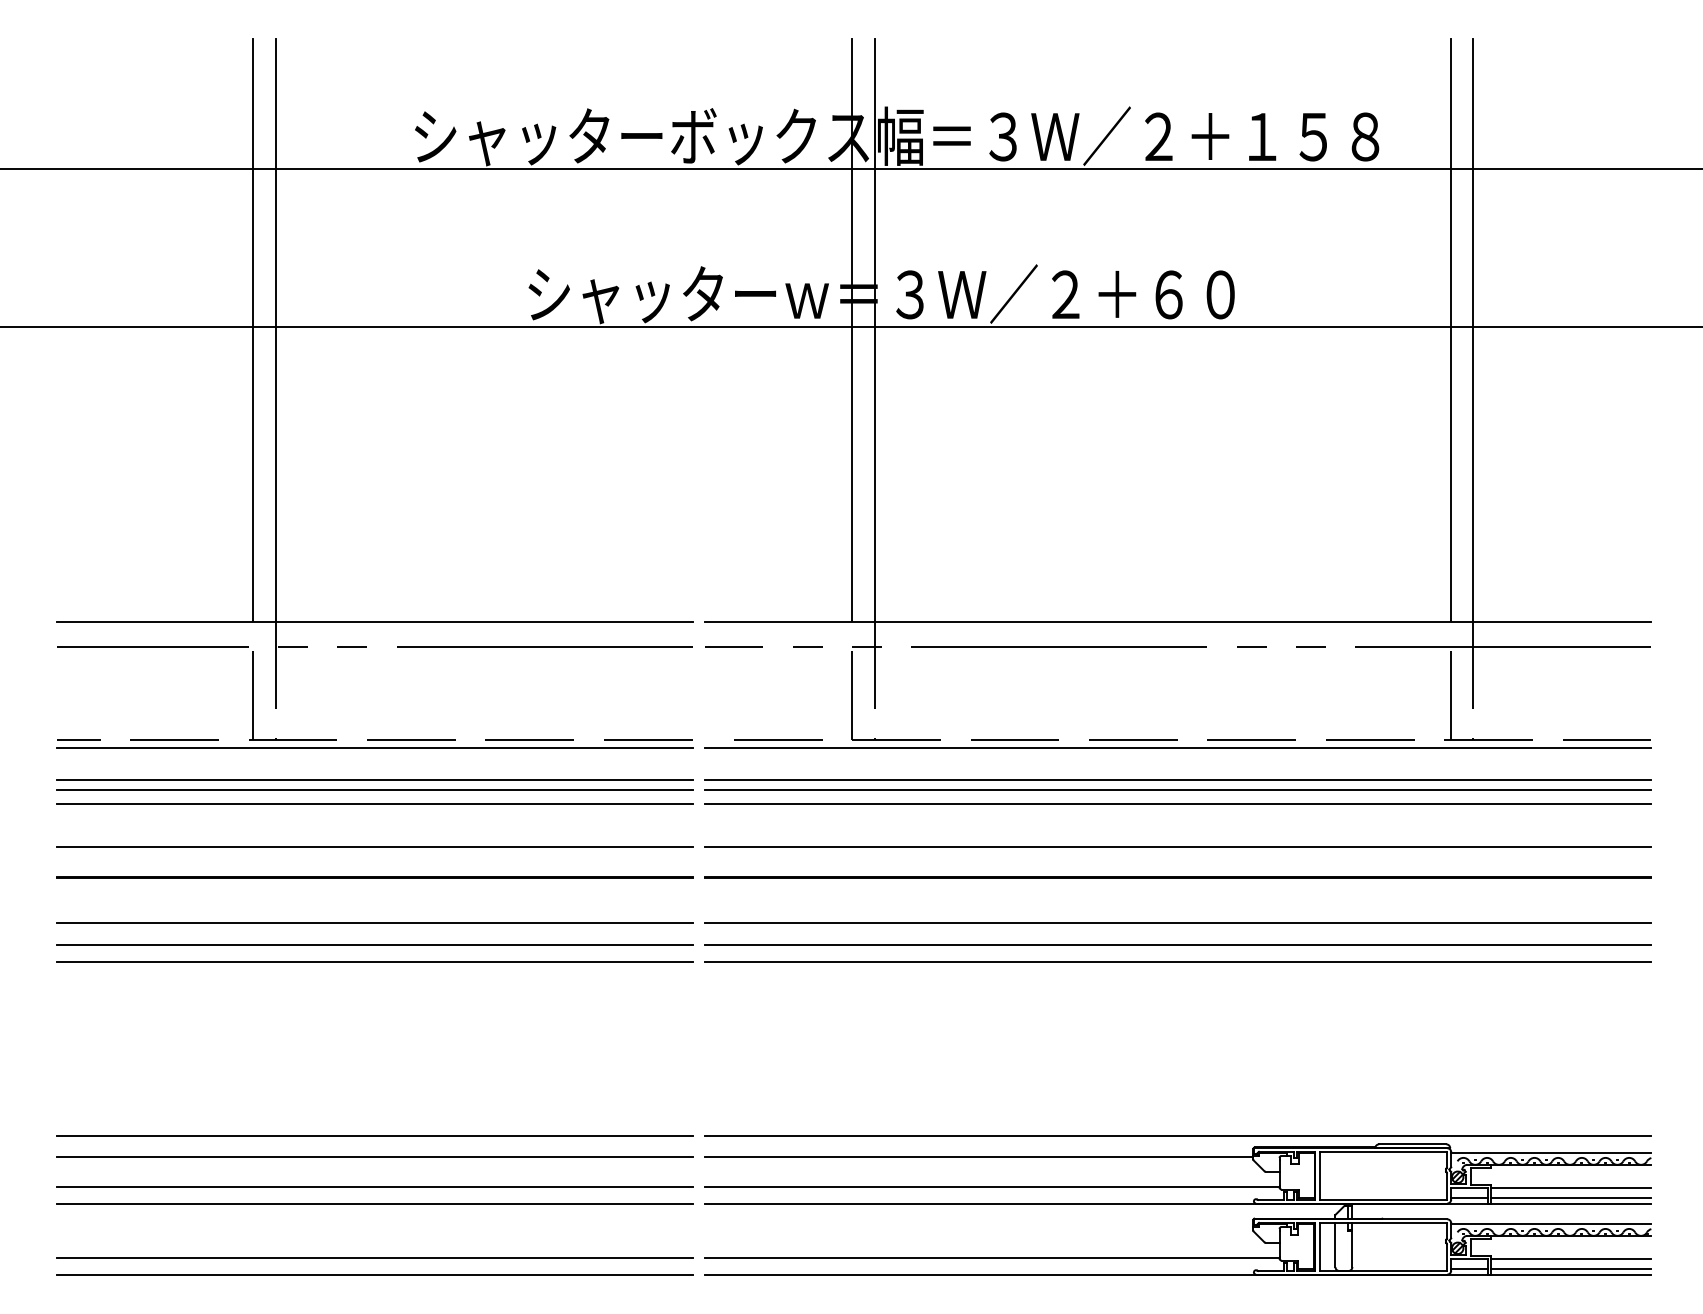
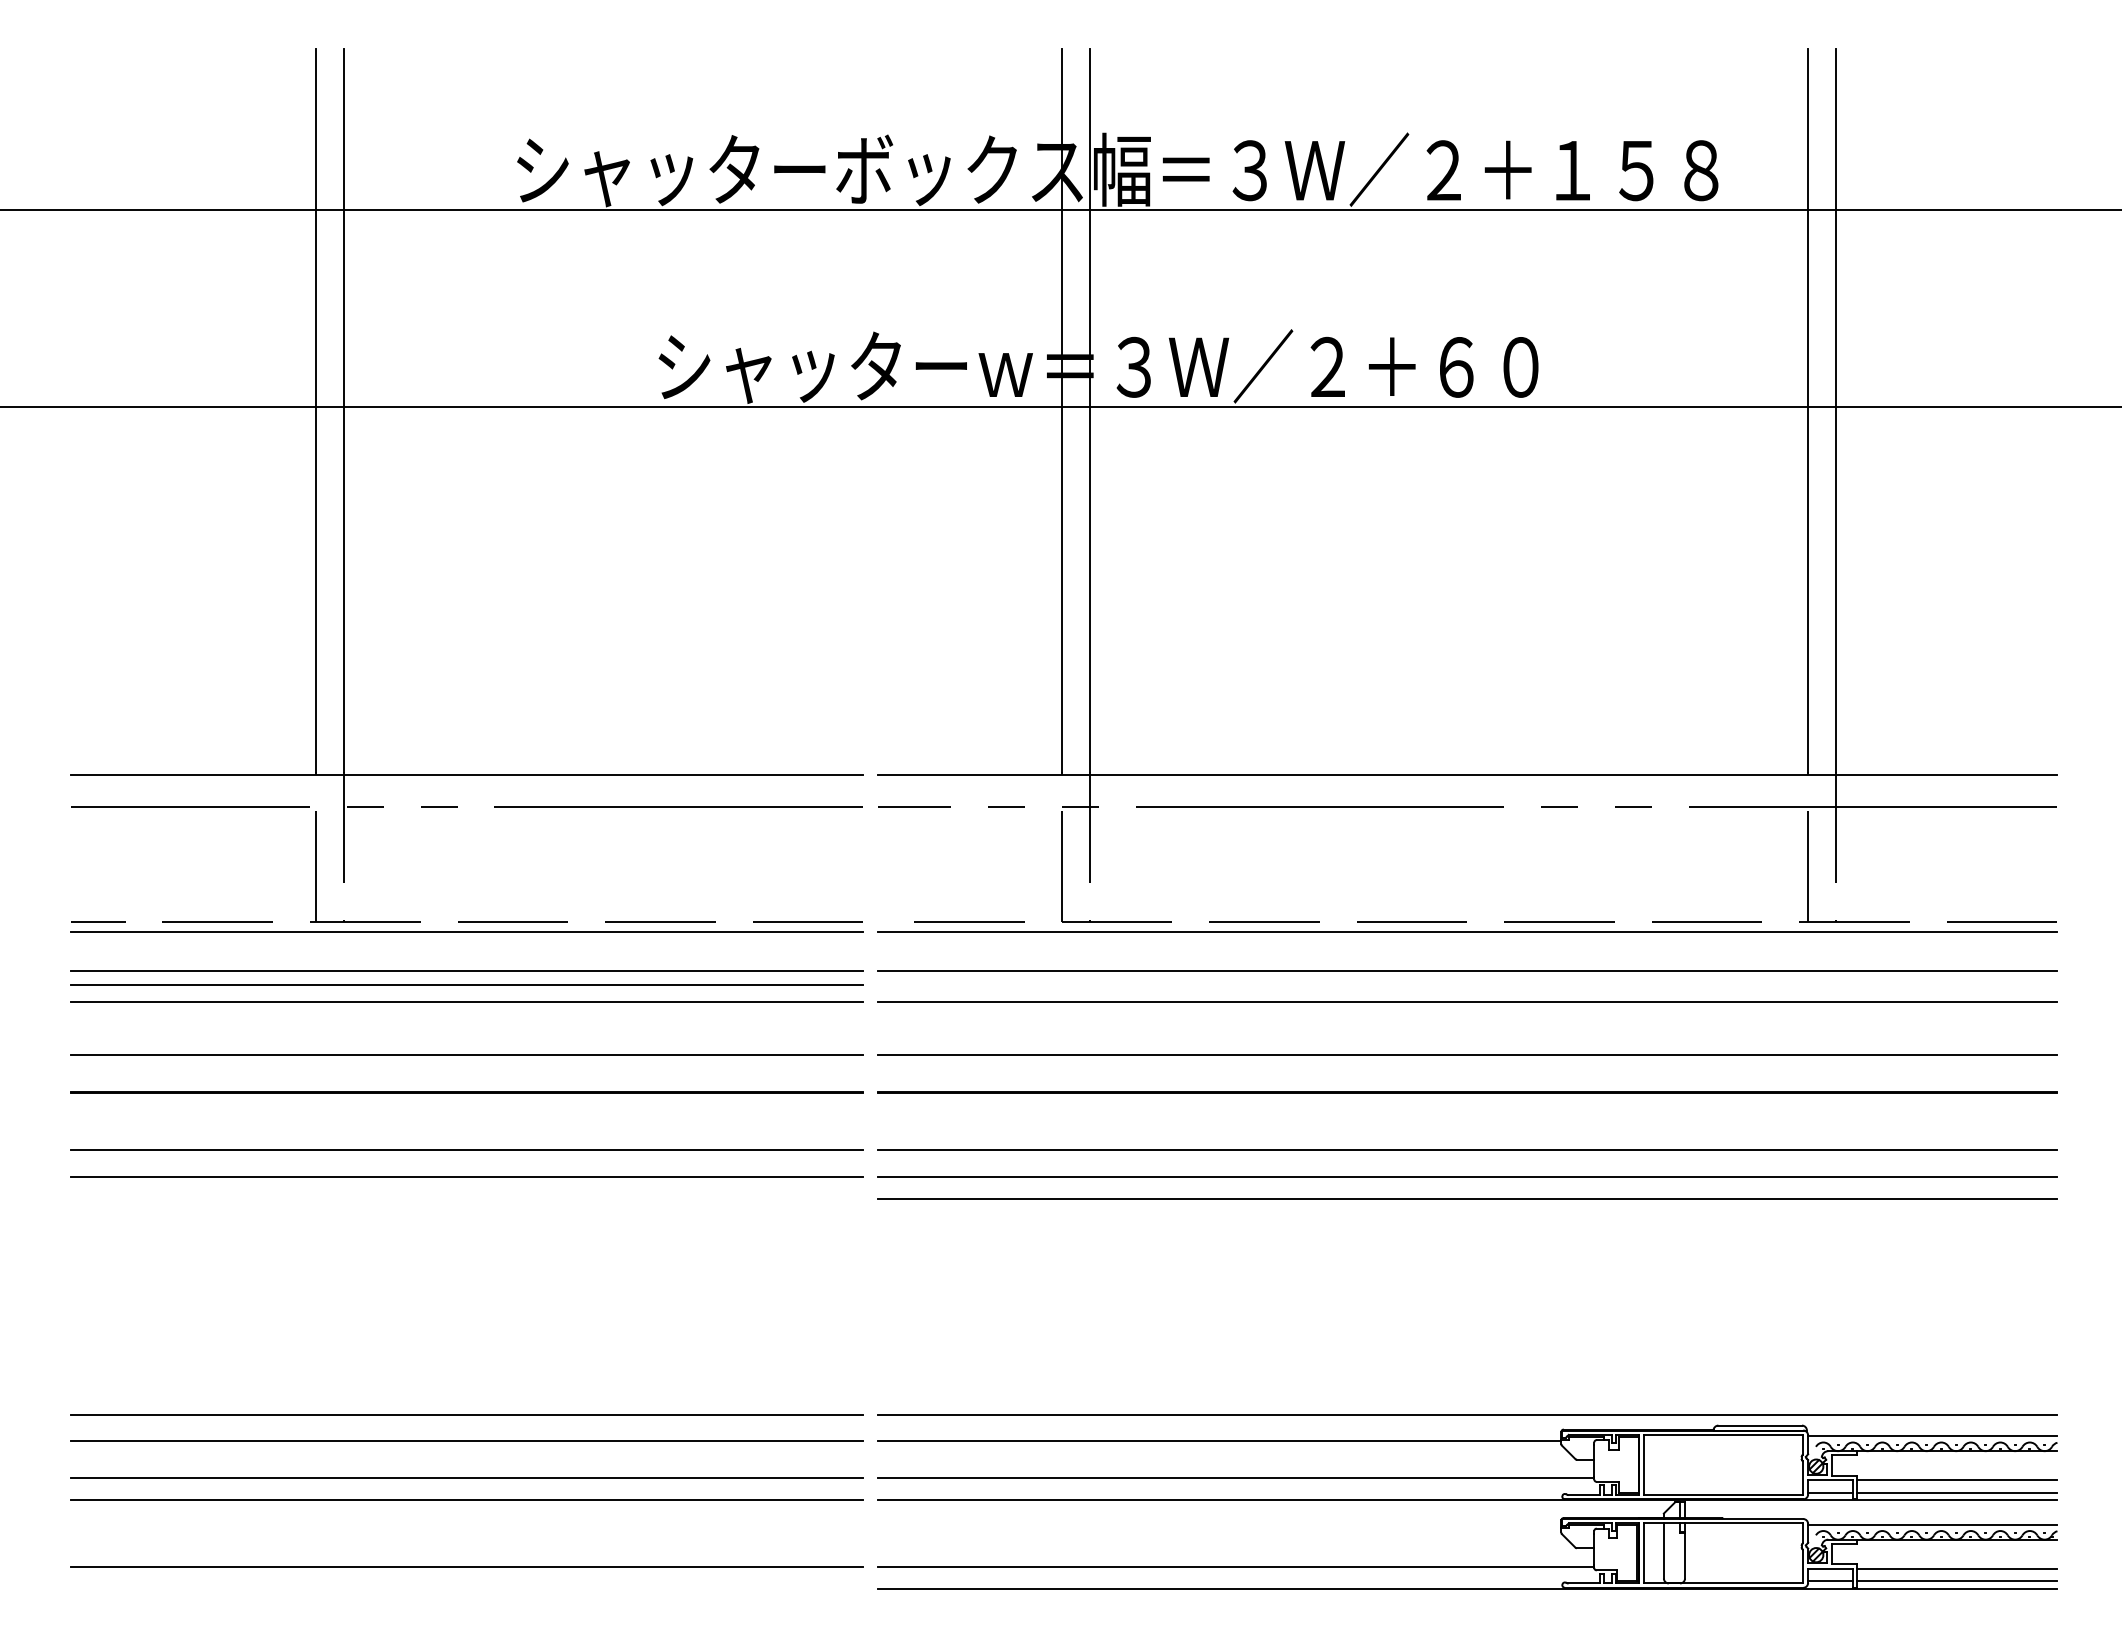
line: (1177, 790) -> (1467, 984), removed
line: (374, 962) -> (466, 1198), removed
line: (375, 1275) -> (467, 1588), removed

